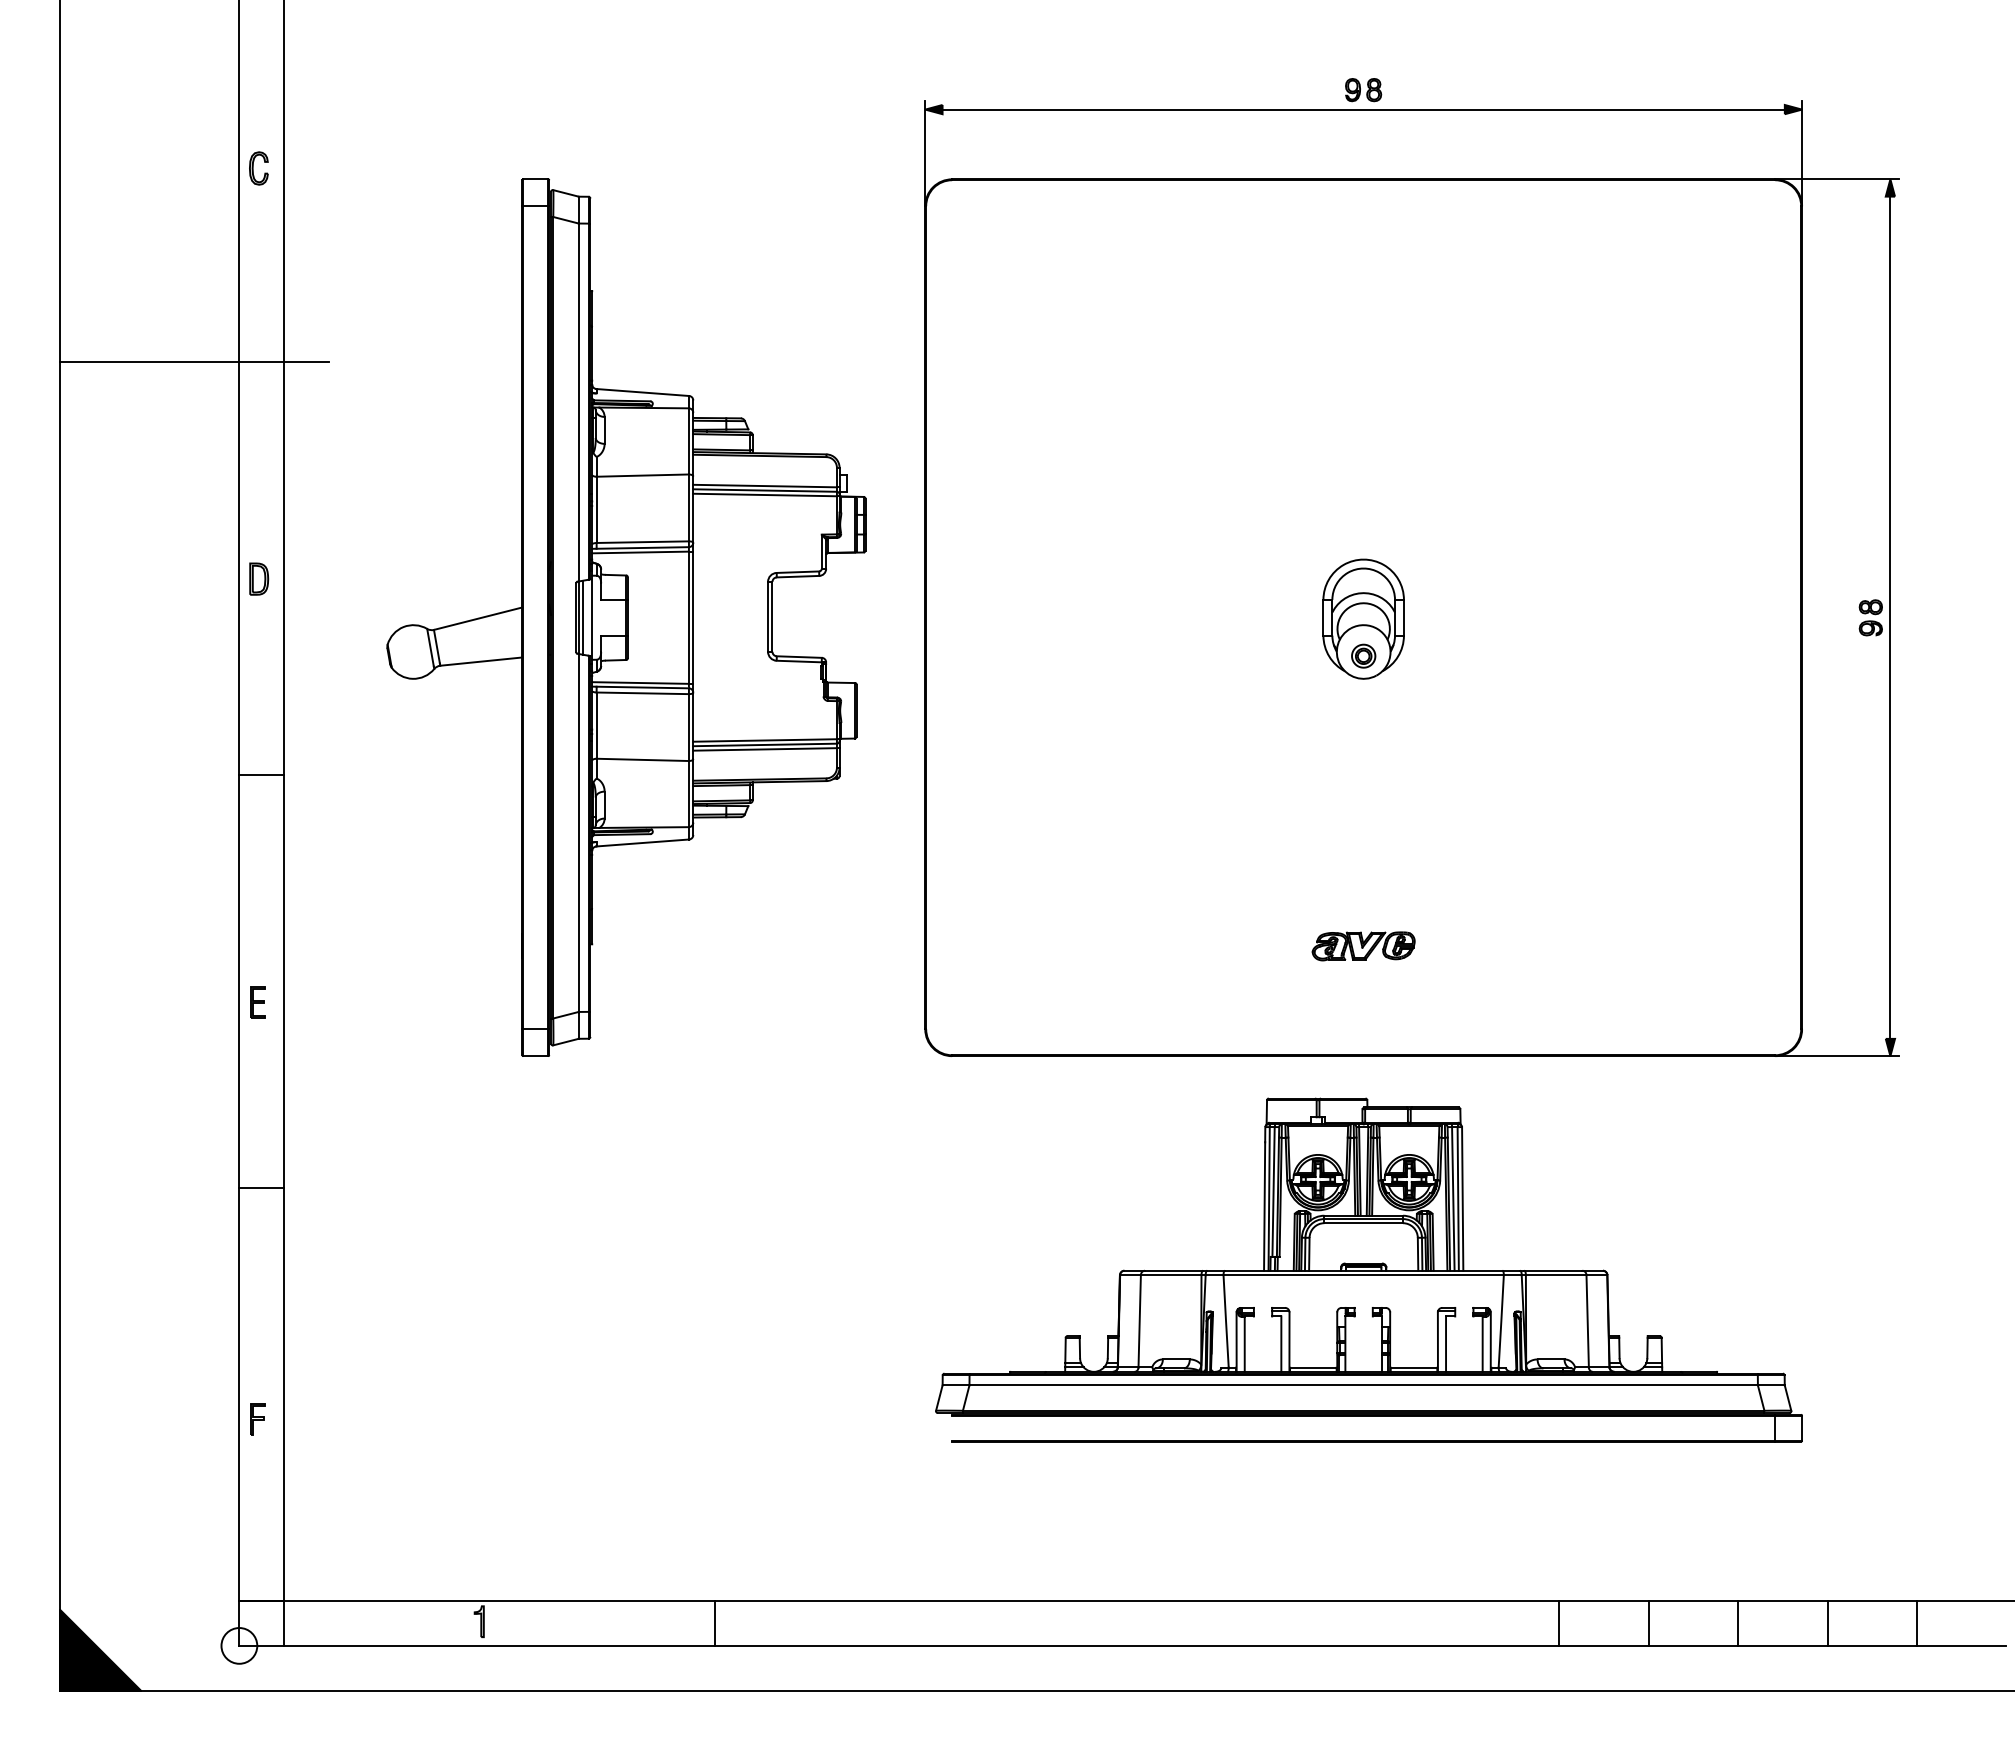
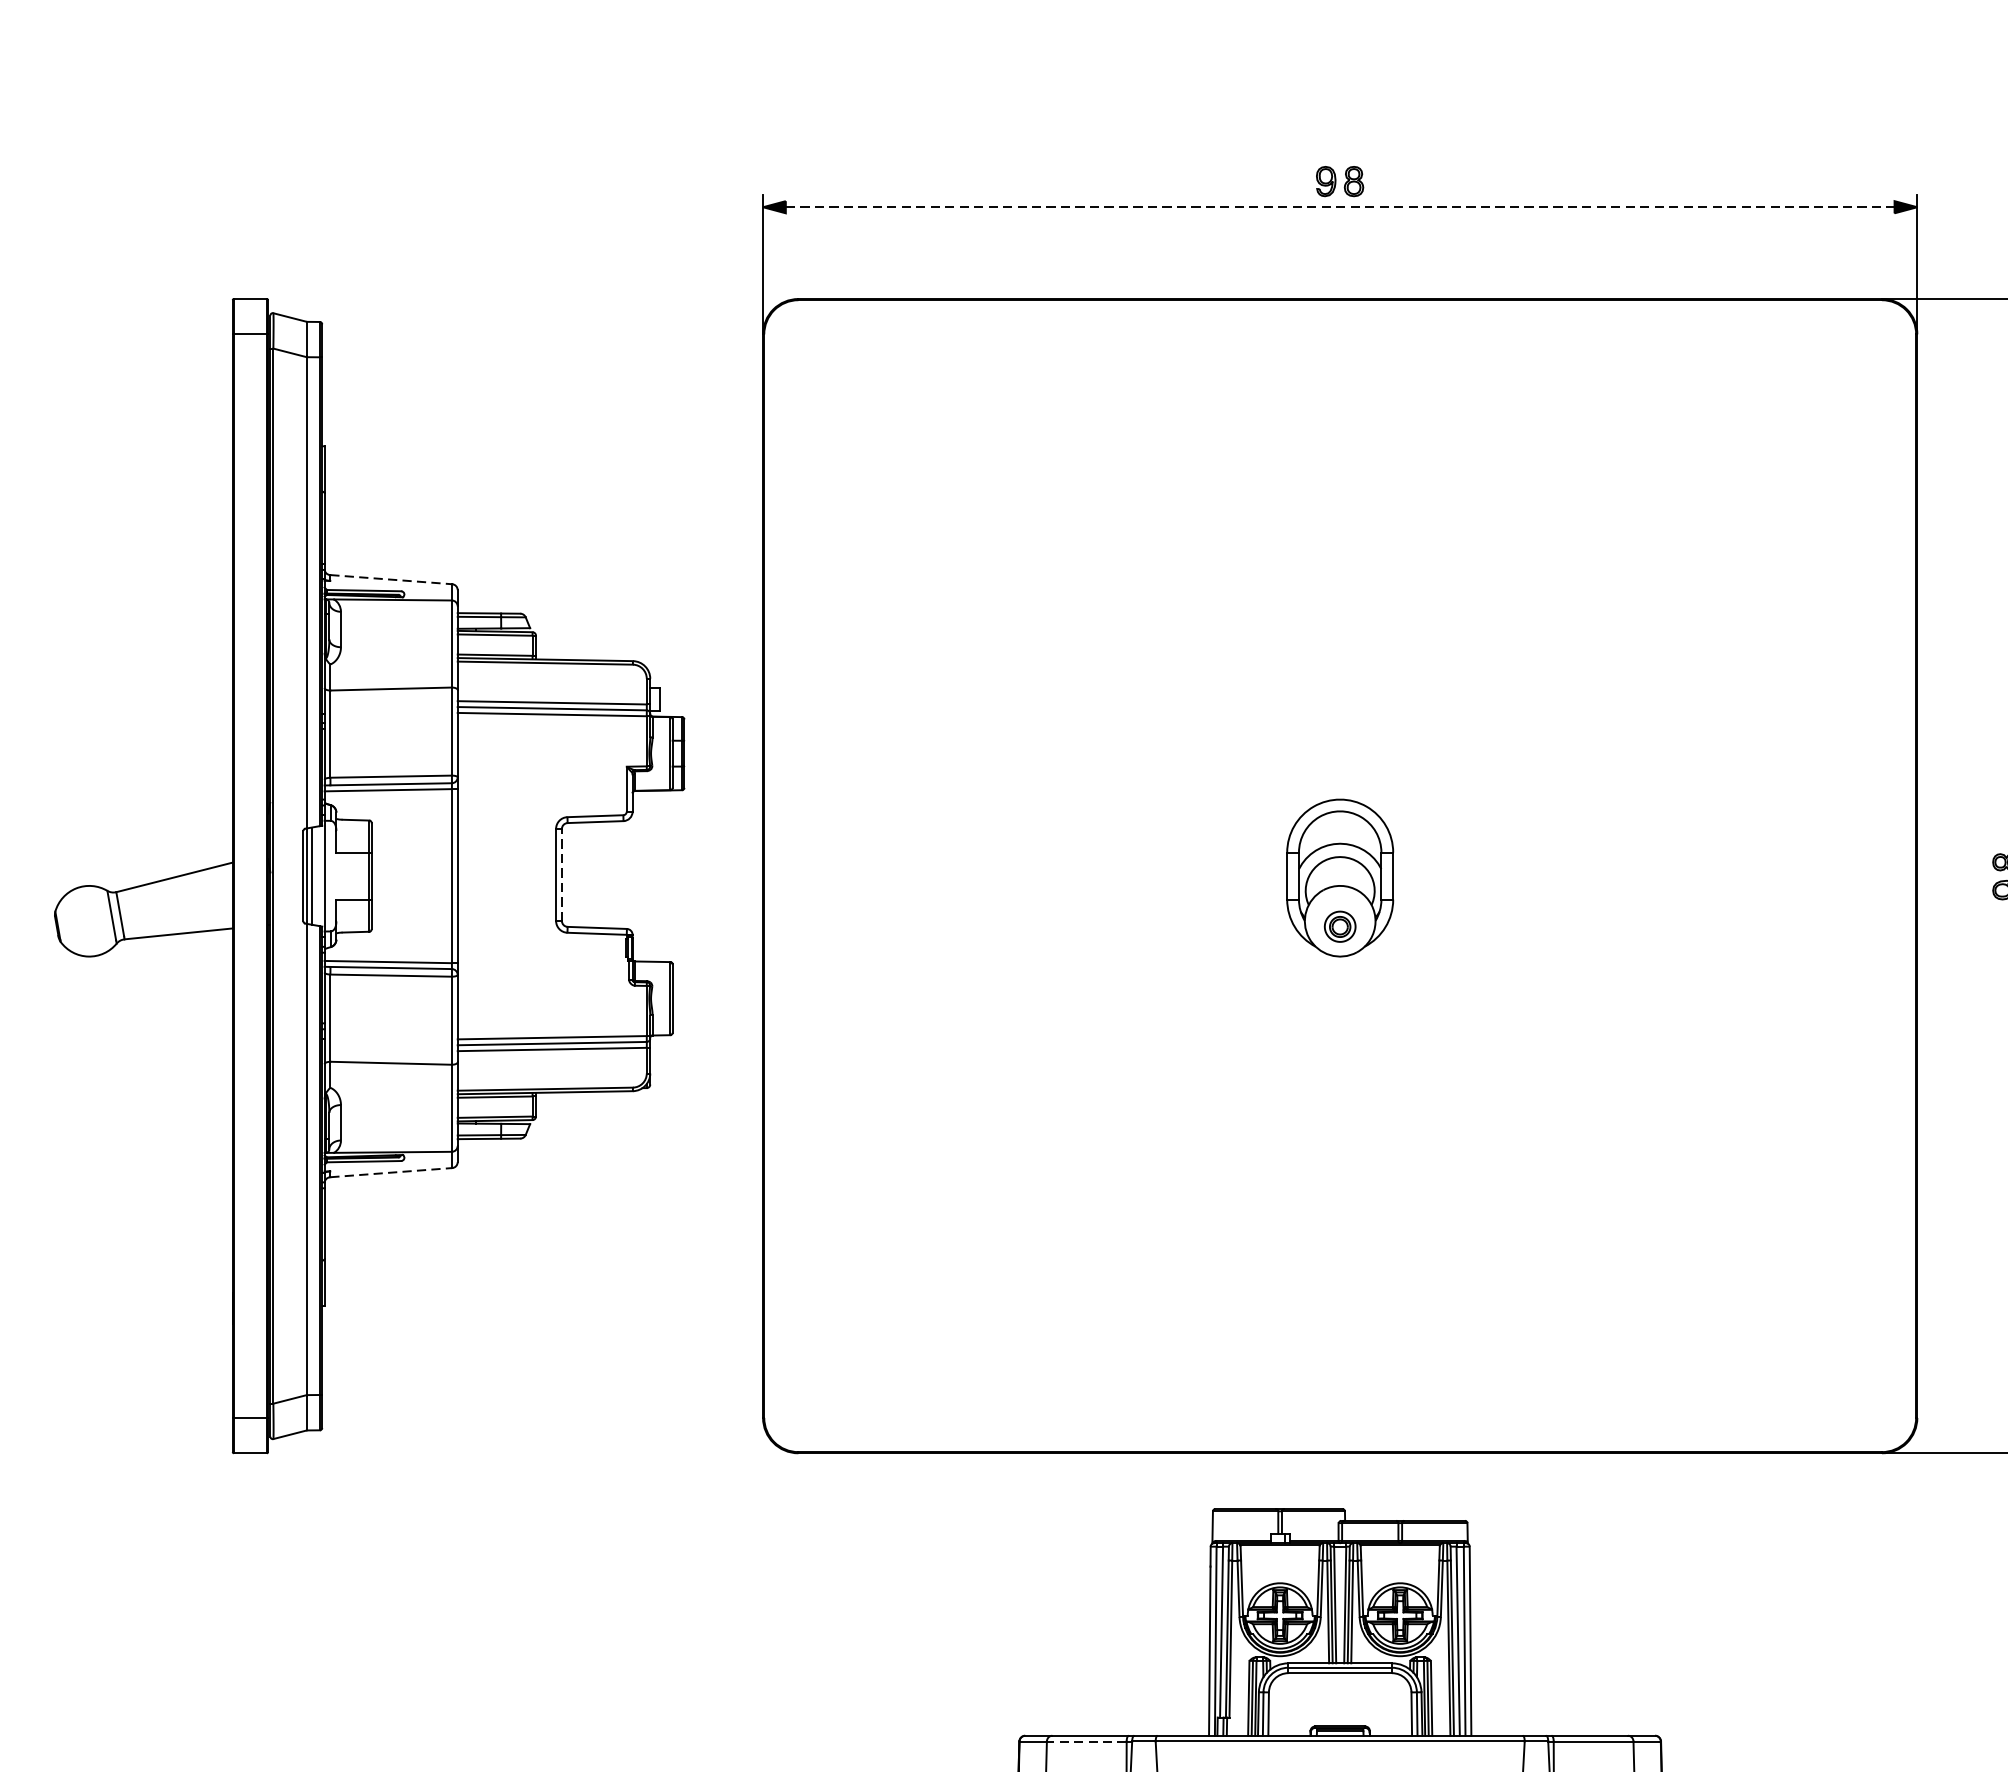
line: (1364, 109) -> (1341, 207), solid -> dashed
line: (643, 392) -> (392, 579), solid -> dashed
line: (772, 616) -> (561, 874), solid -> dashed
line: (643, 842) -> (392, 1172), solid -> dashed
part: (1363, 946) -> (1339, 1308), removed
line: (1170, 1275) -> (1085, 1742), solid -> dashed

